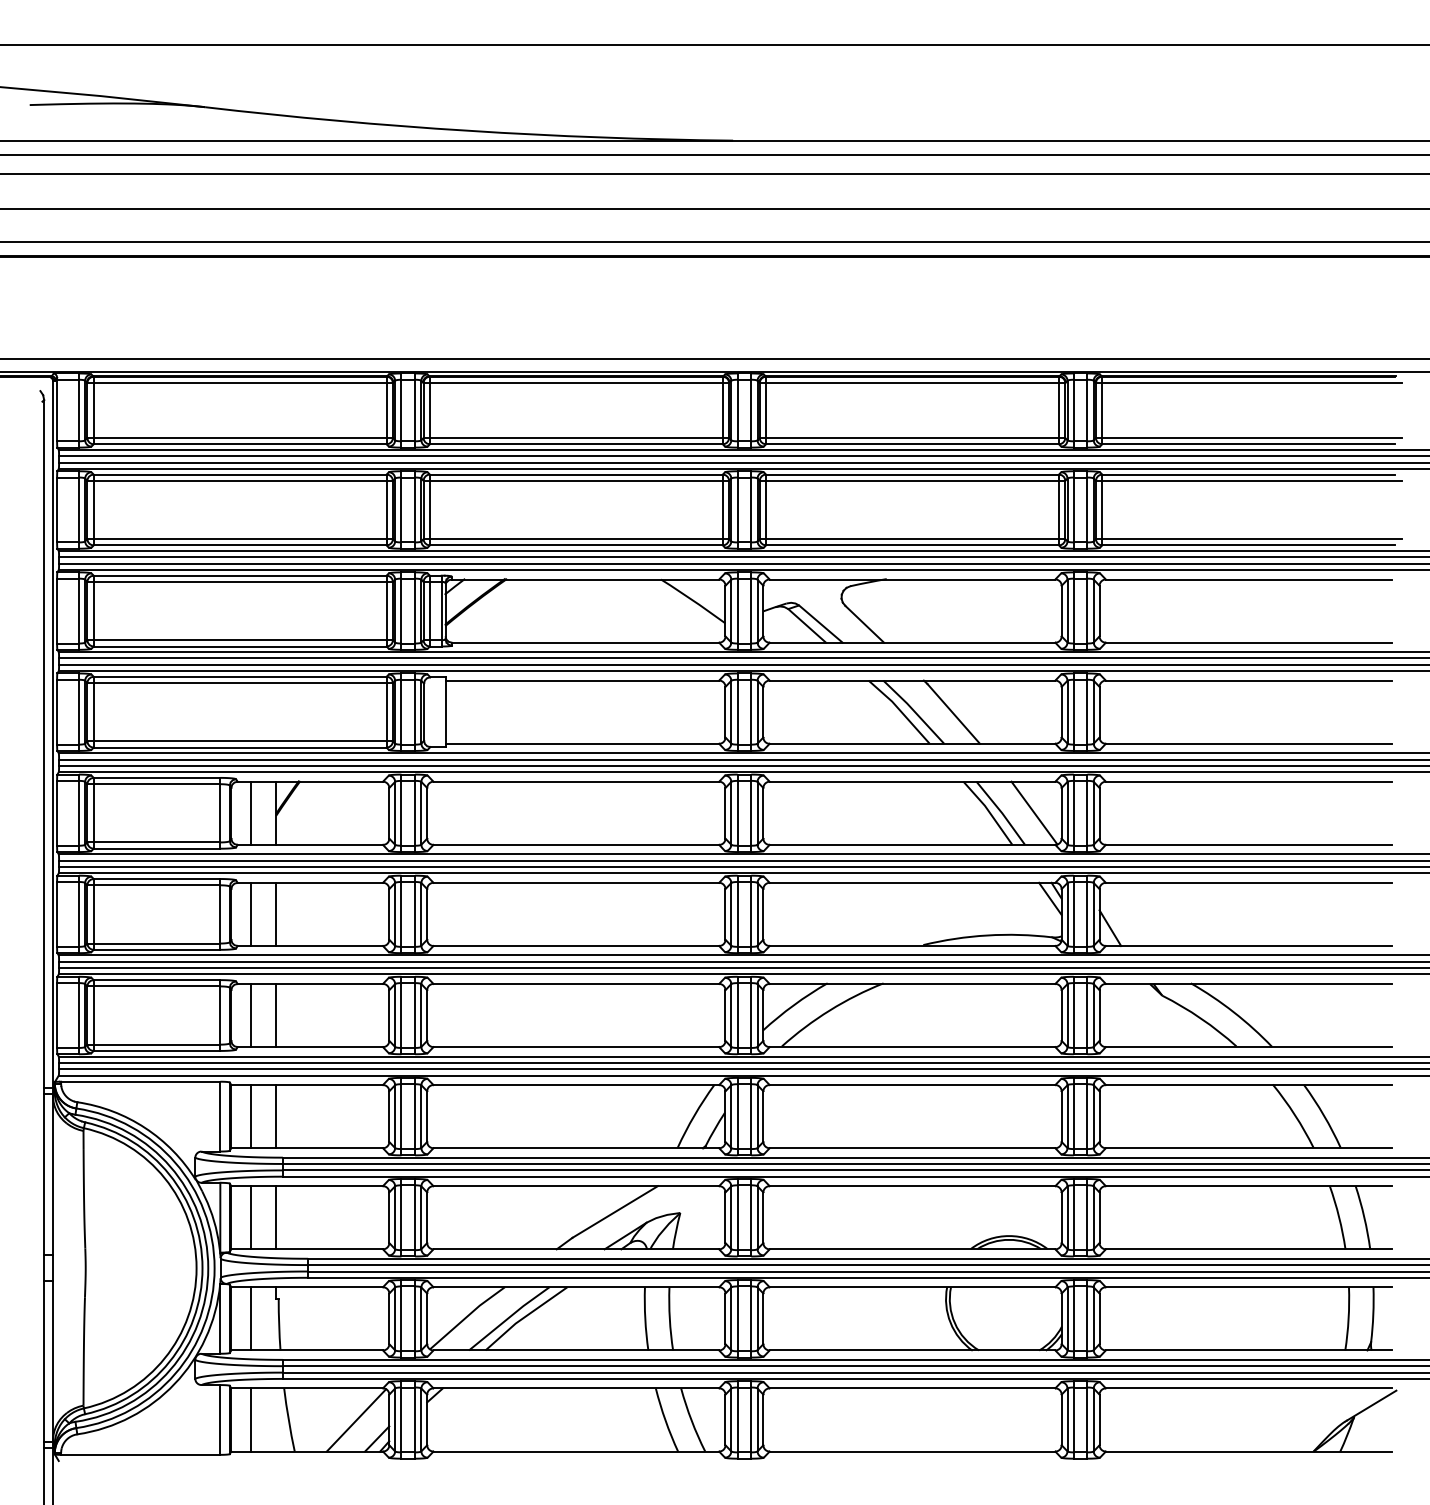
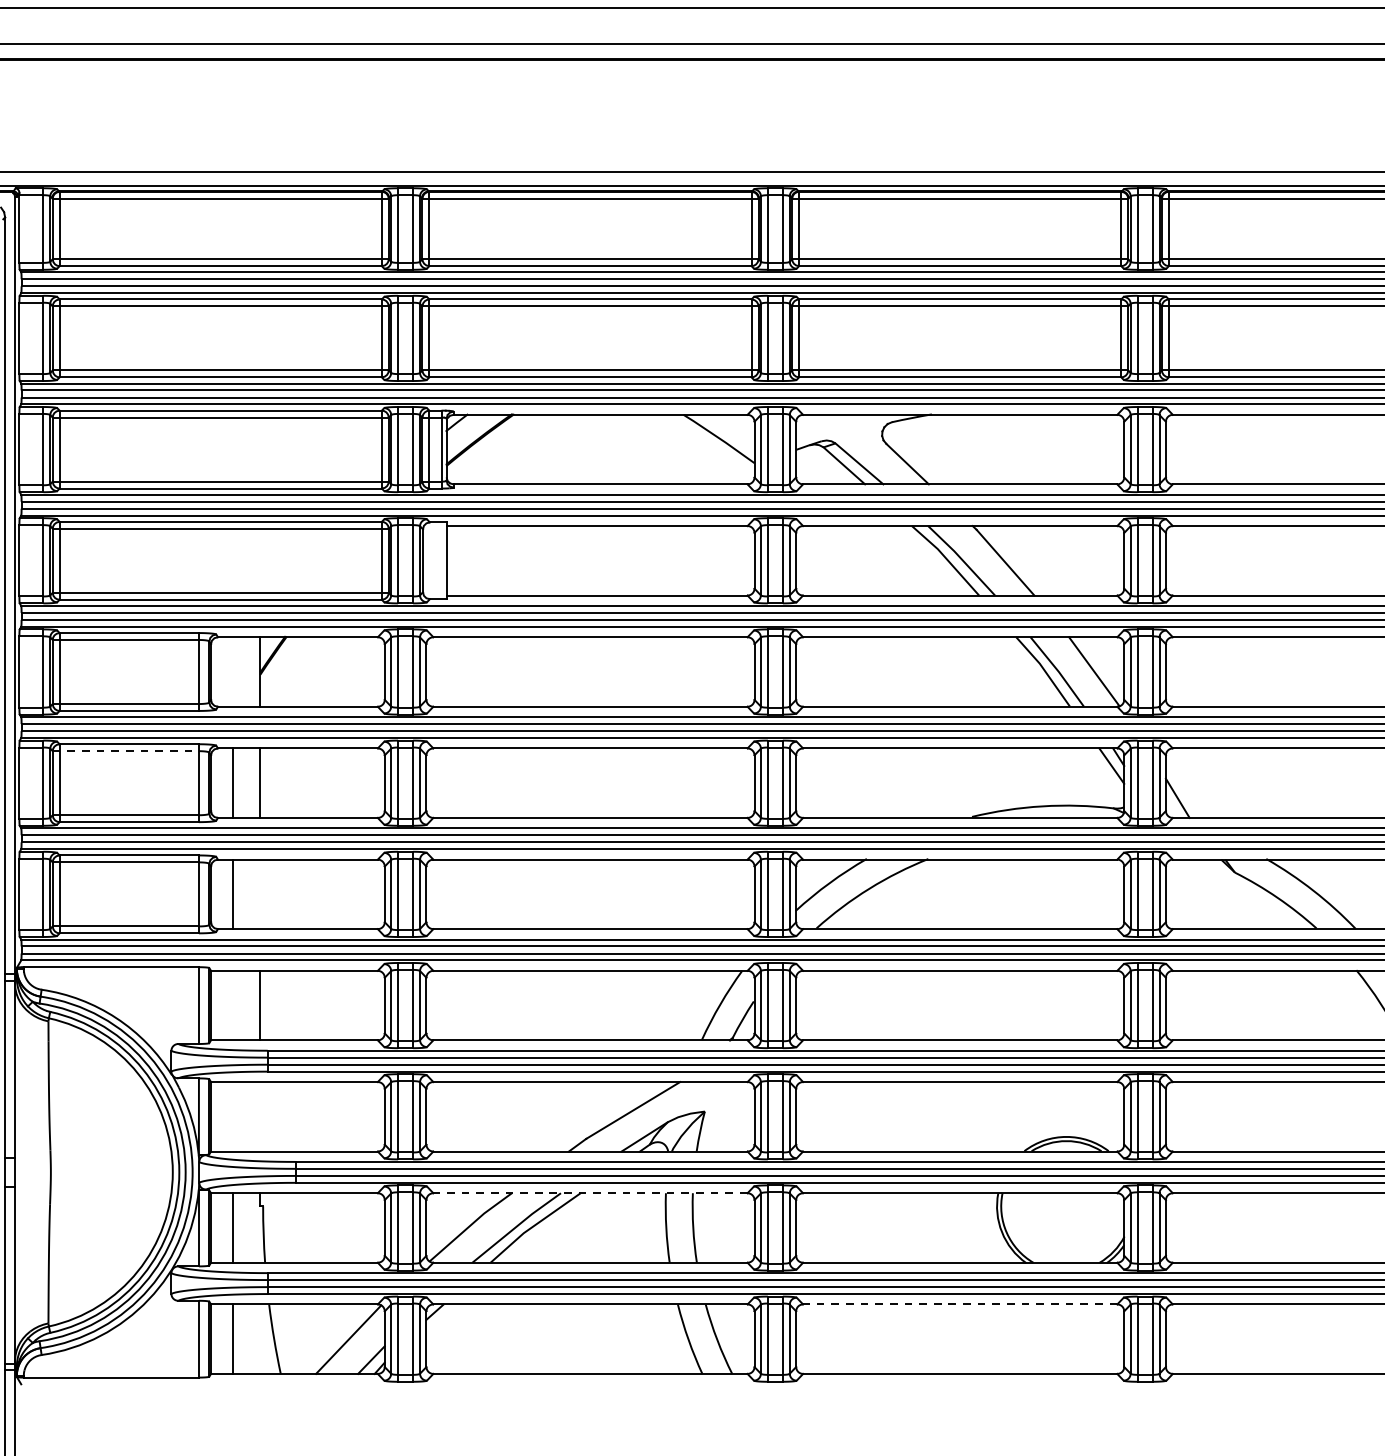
line: (250, 812) -> (232, 671), removed
line: (154, 885) -> (126, 751), solid -> dashed
line: (276, 1015) -> (260, 894), removed
line: (250, 1116) -> (232, 1005), removed
line: (250, 1217) -> (232, 1116), removed
line: (276, 1217) -> (260, 1116), removed
line: (576, 1287) -> (590, 1193), solid -> dashed
line: (912, 1388) -> (960, 1304), solid -> dashed

